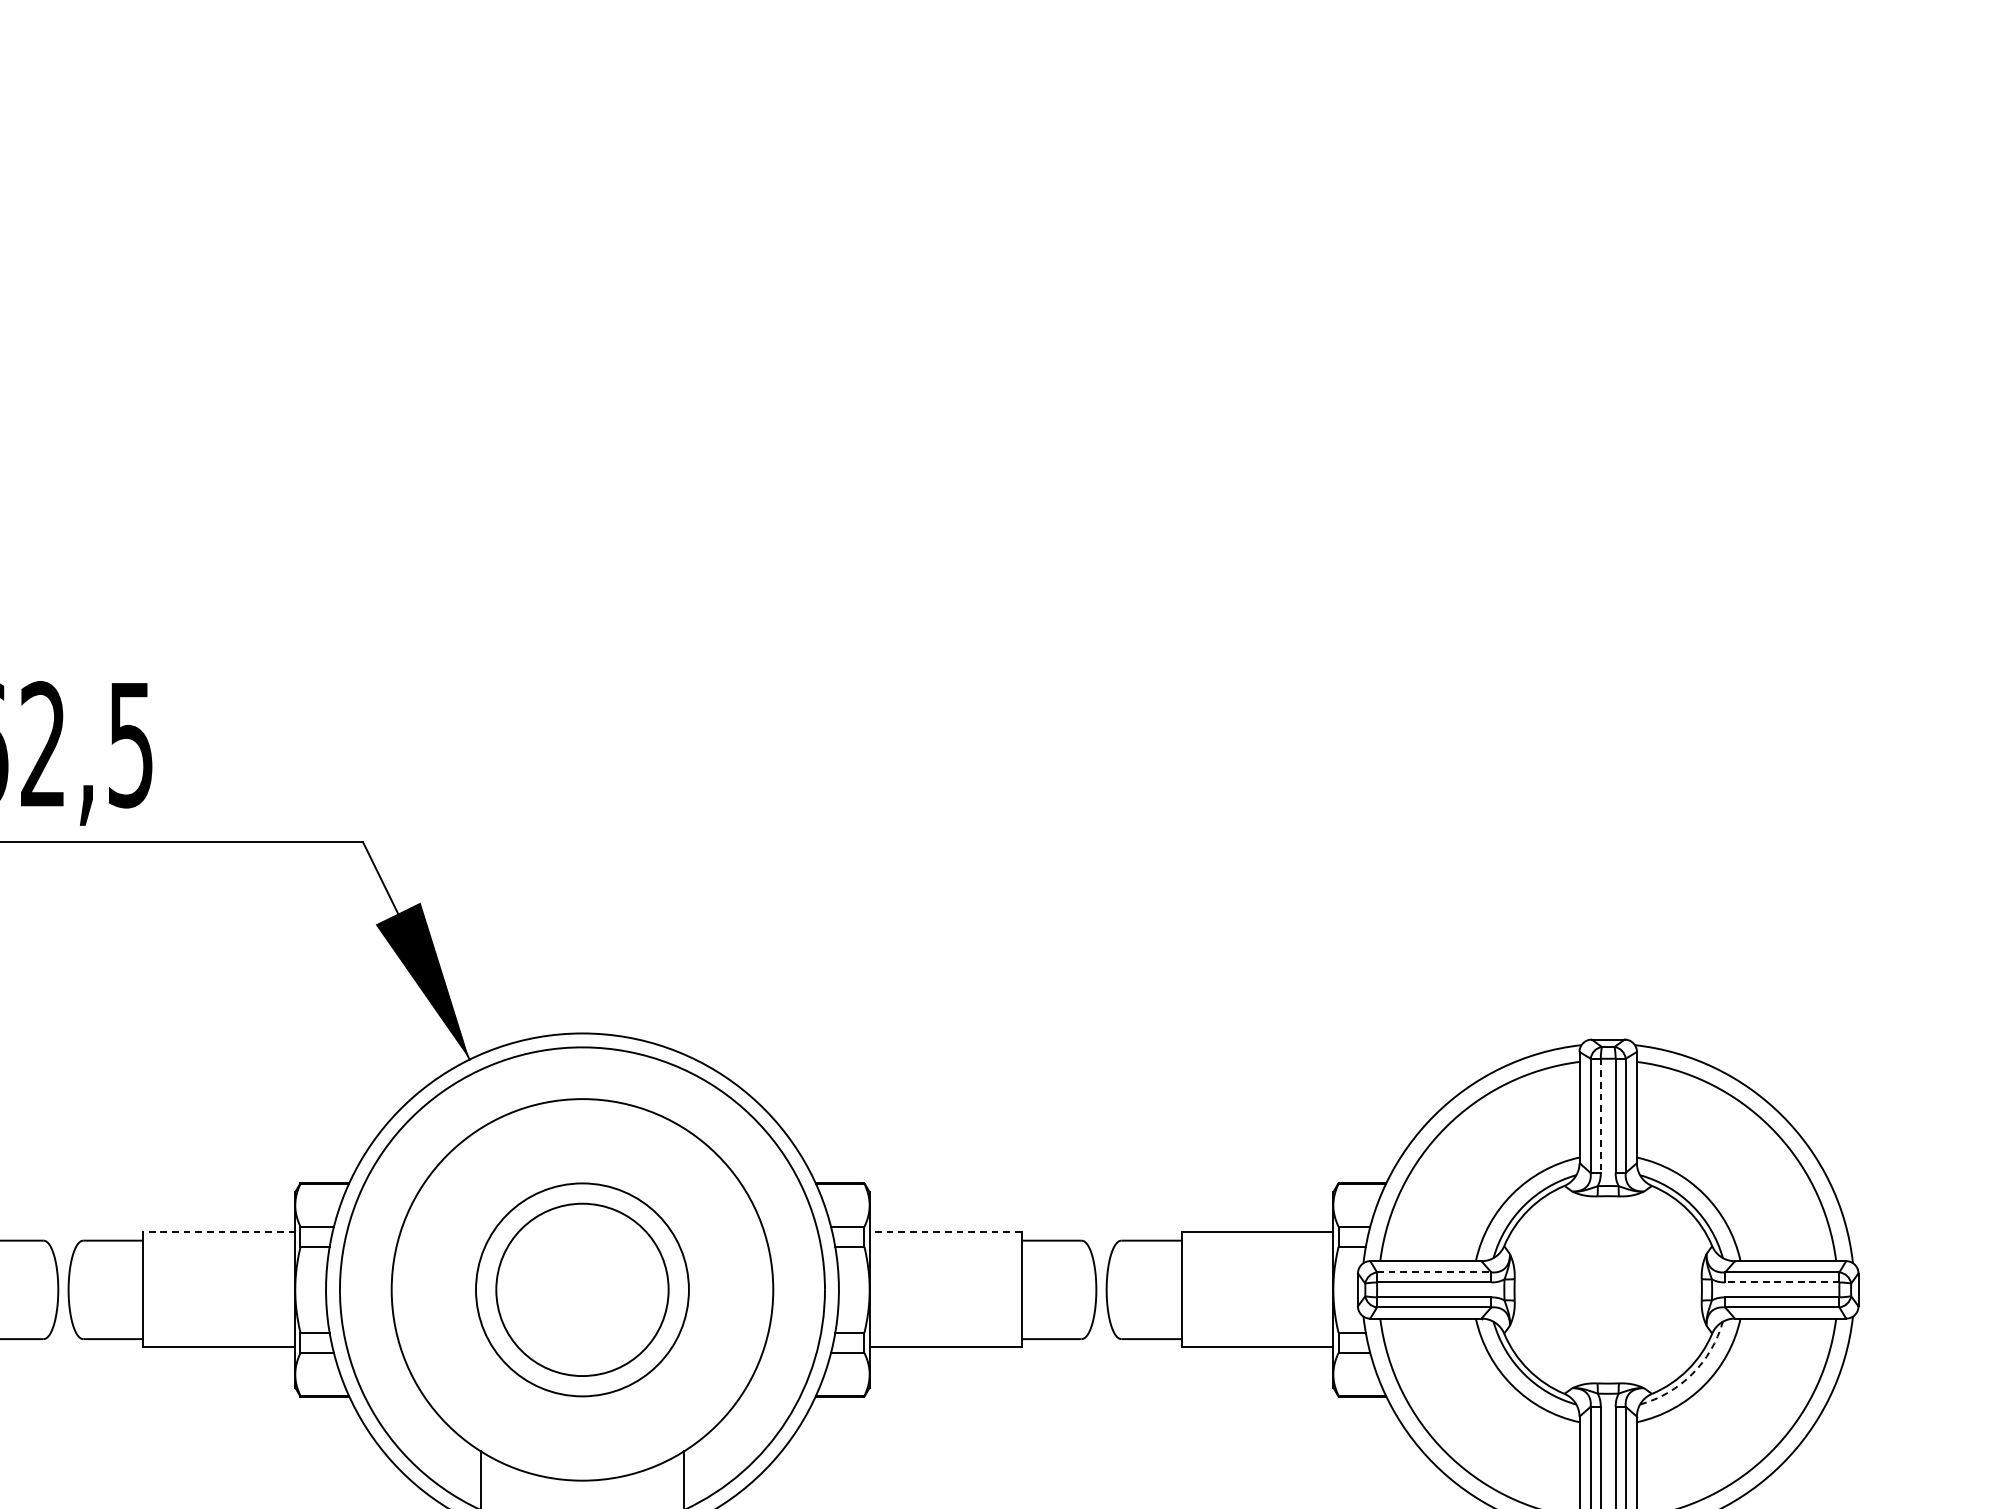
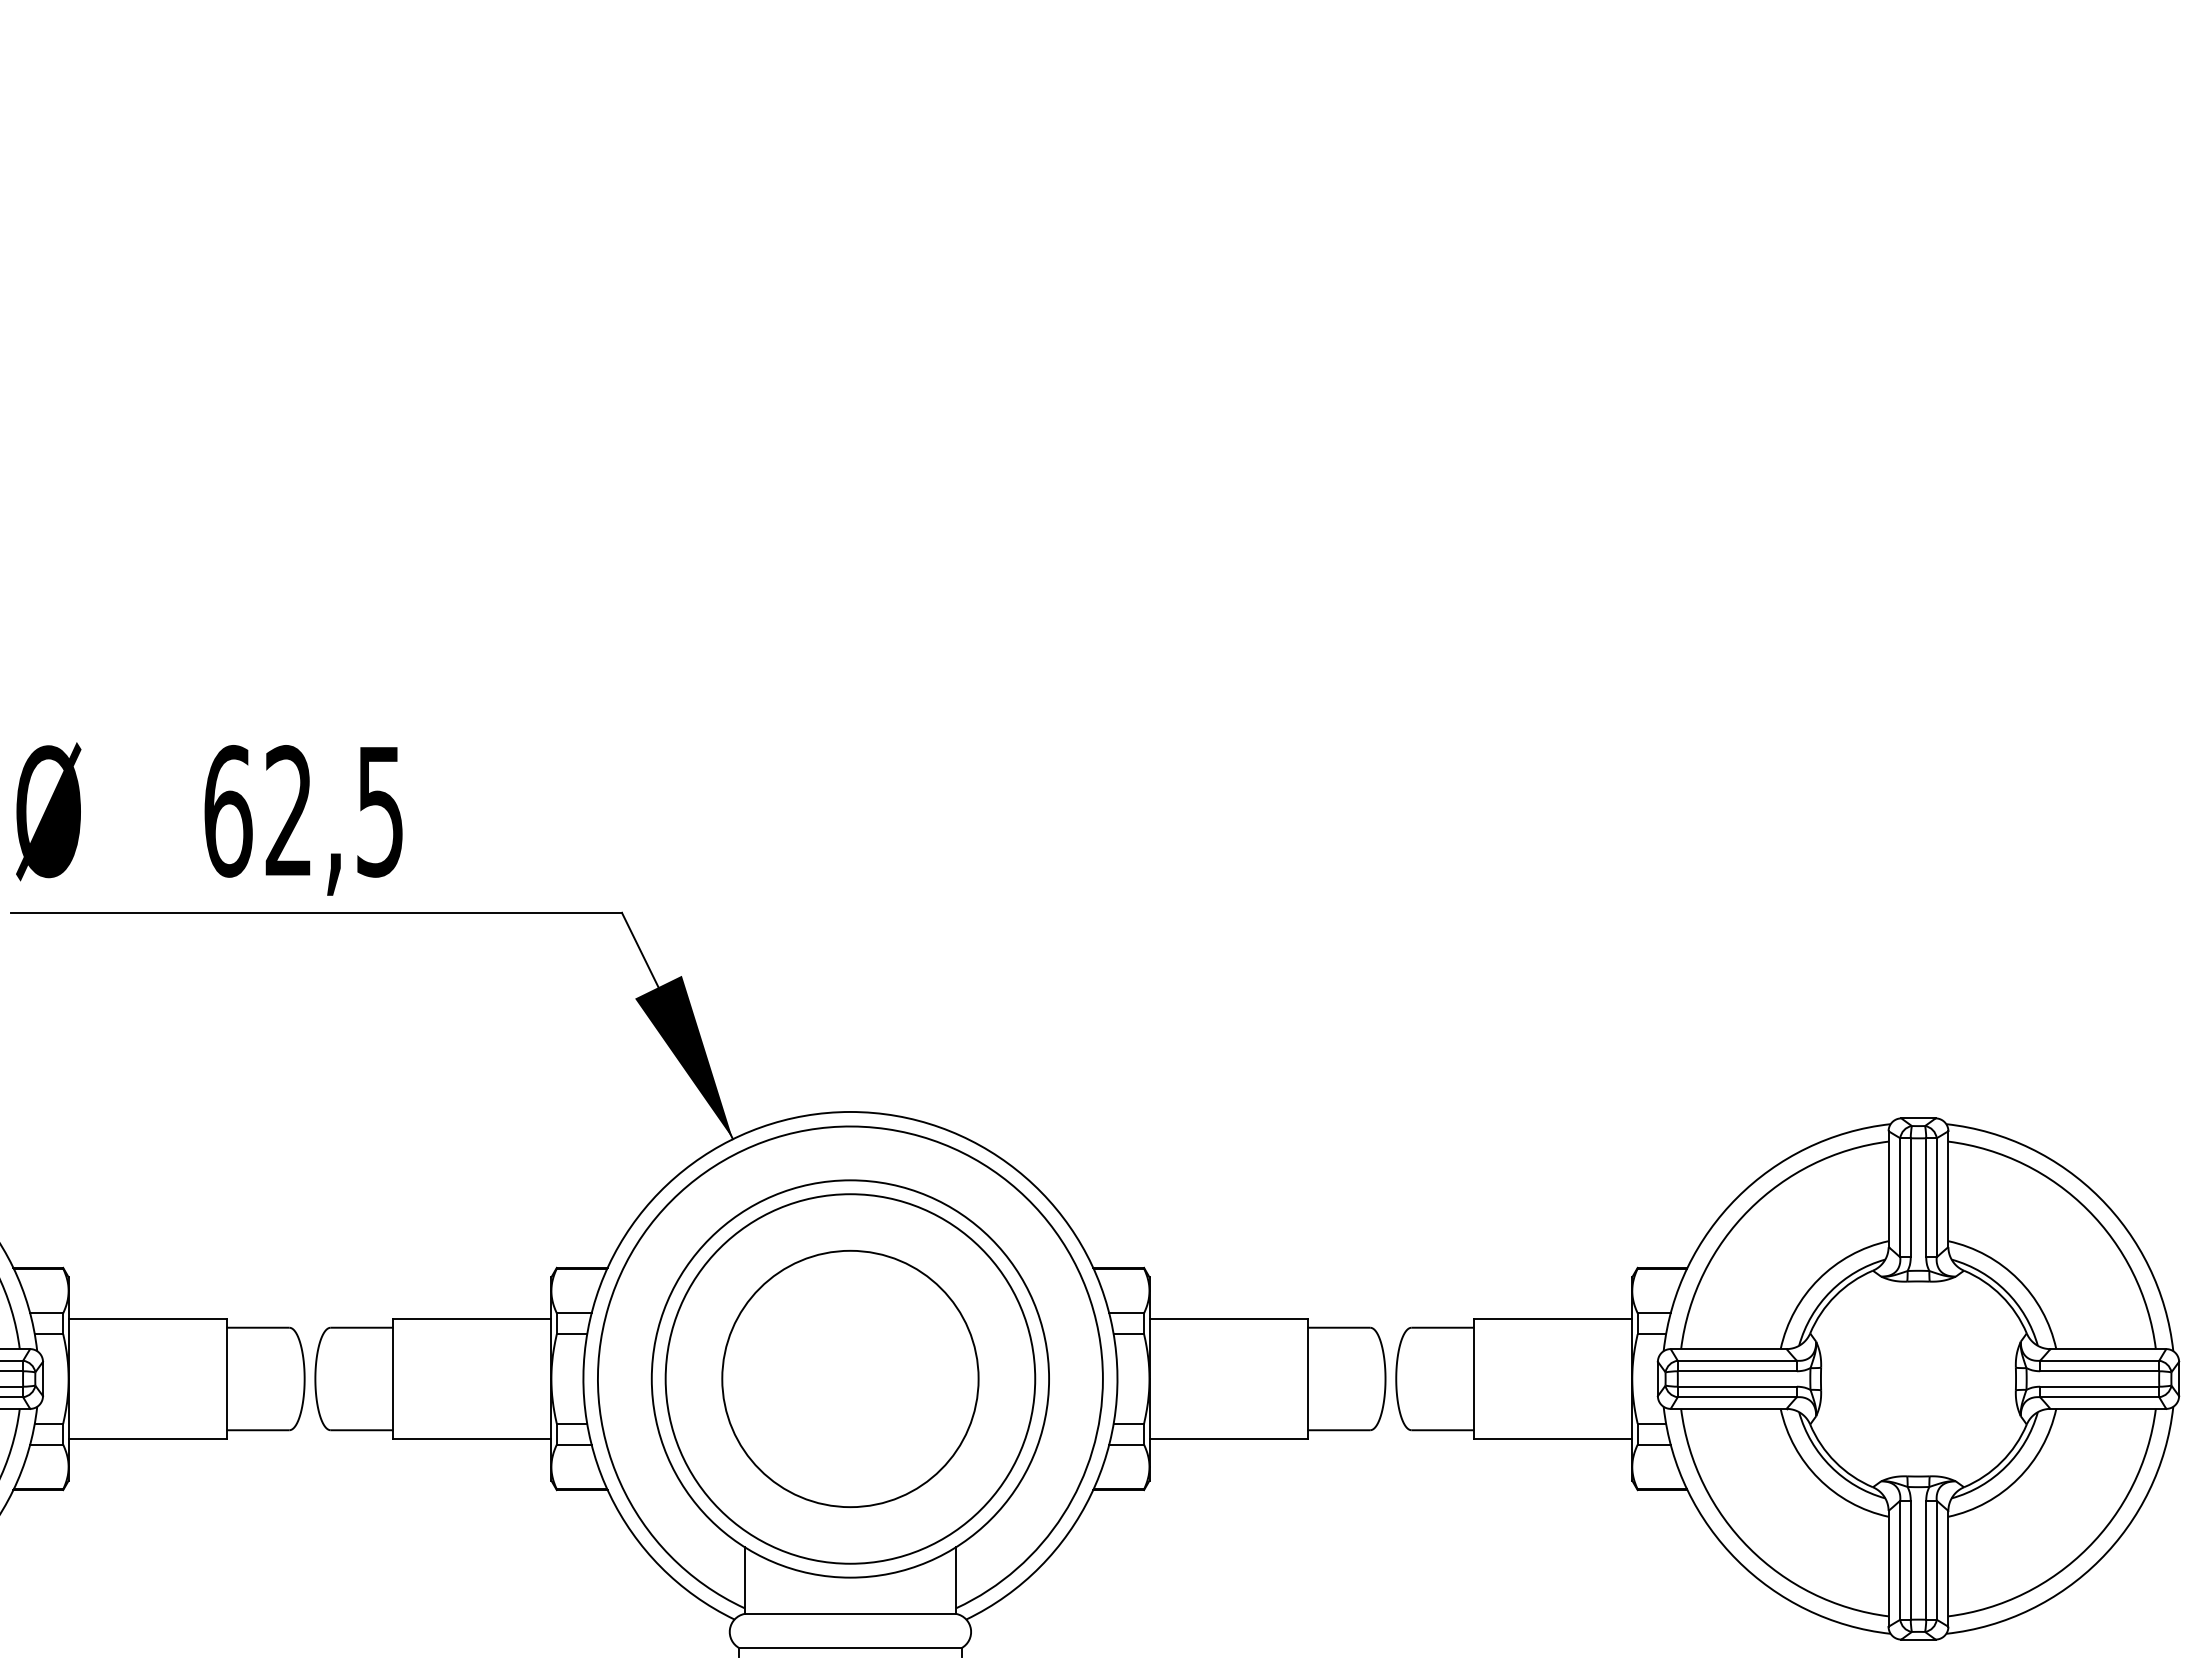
line: (1600, 1115) -> (1910, 1197), dashed -> solid
line: (218, 1232) -> (471, 1319), dashed -> solid
line: (945, 1232) -> (1228, 1319), dashed -> solid
line: (1434, 1272) -> (1737, 1360), dashed -> solid
line: (1782, 1282) -> (2099, 1371), dashed -> solid
circle: (582, 1289) -> (850, 1378), size x1.43
circle: (582, 1289) -> (850, 1378), size x1.67
arc: (1692, 1373) -> (2006, 1466), dashed -> solid

